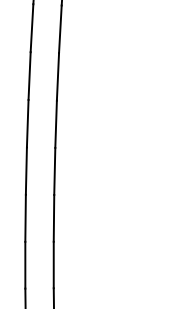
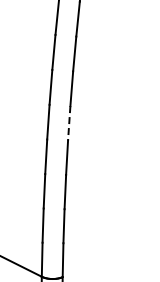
line: (55, 171) -> (69, 123), solid -> dashed

